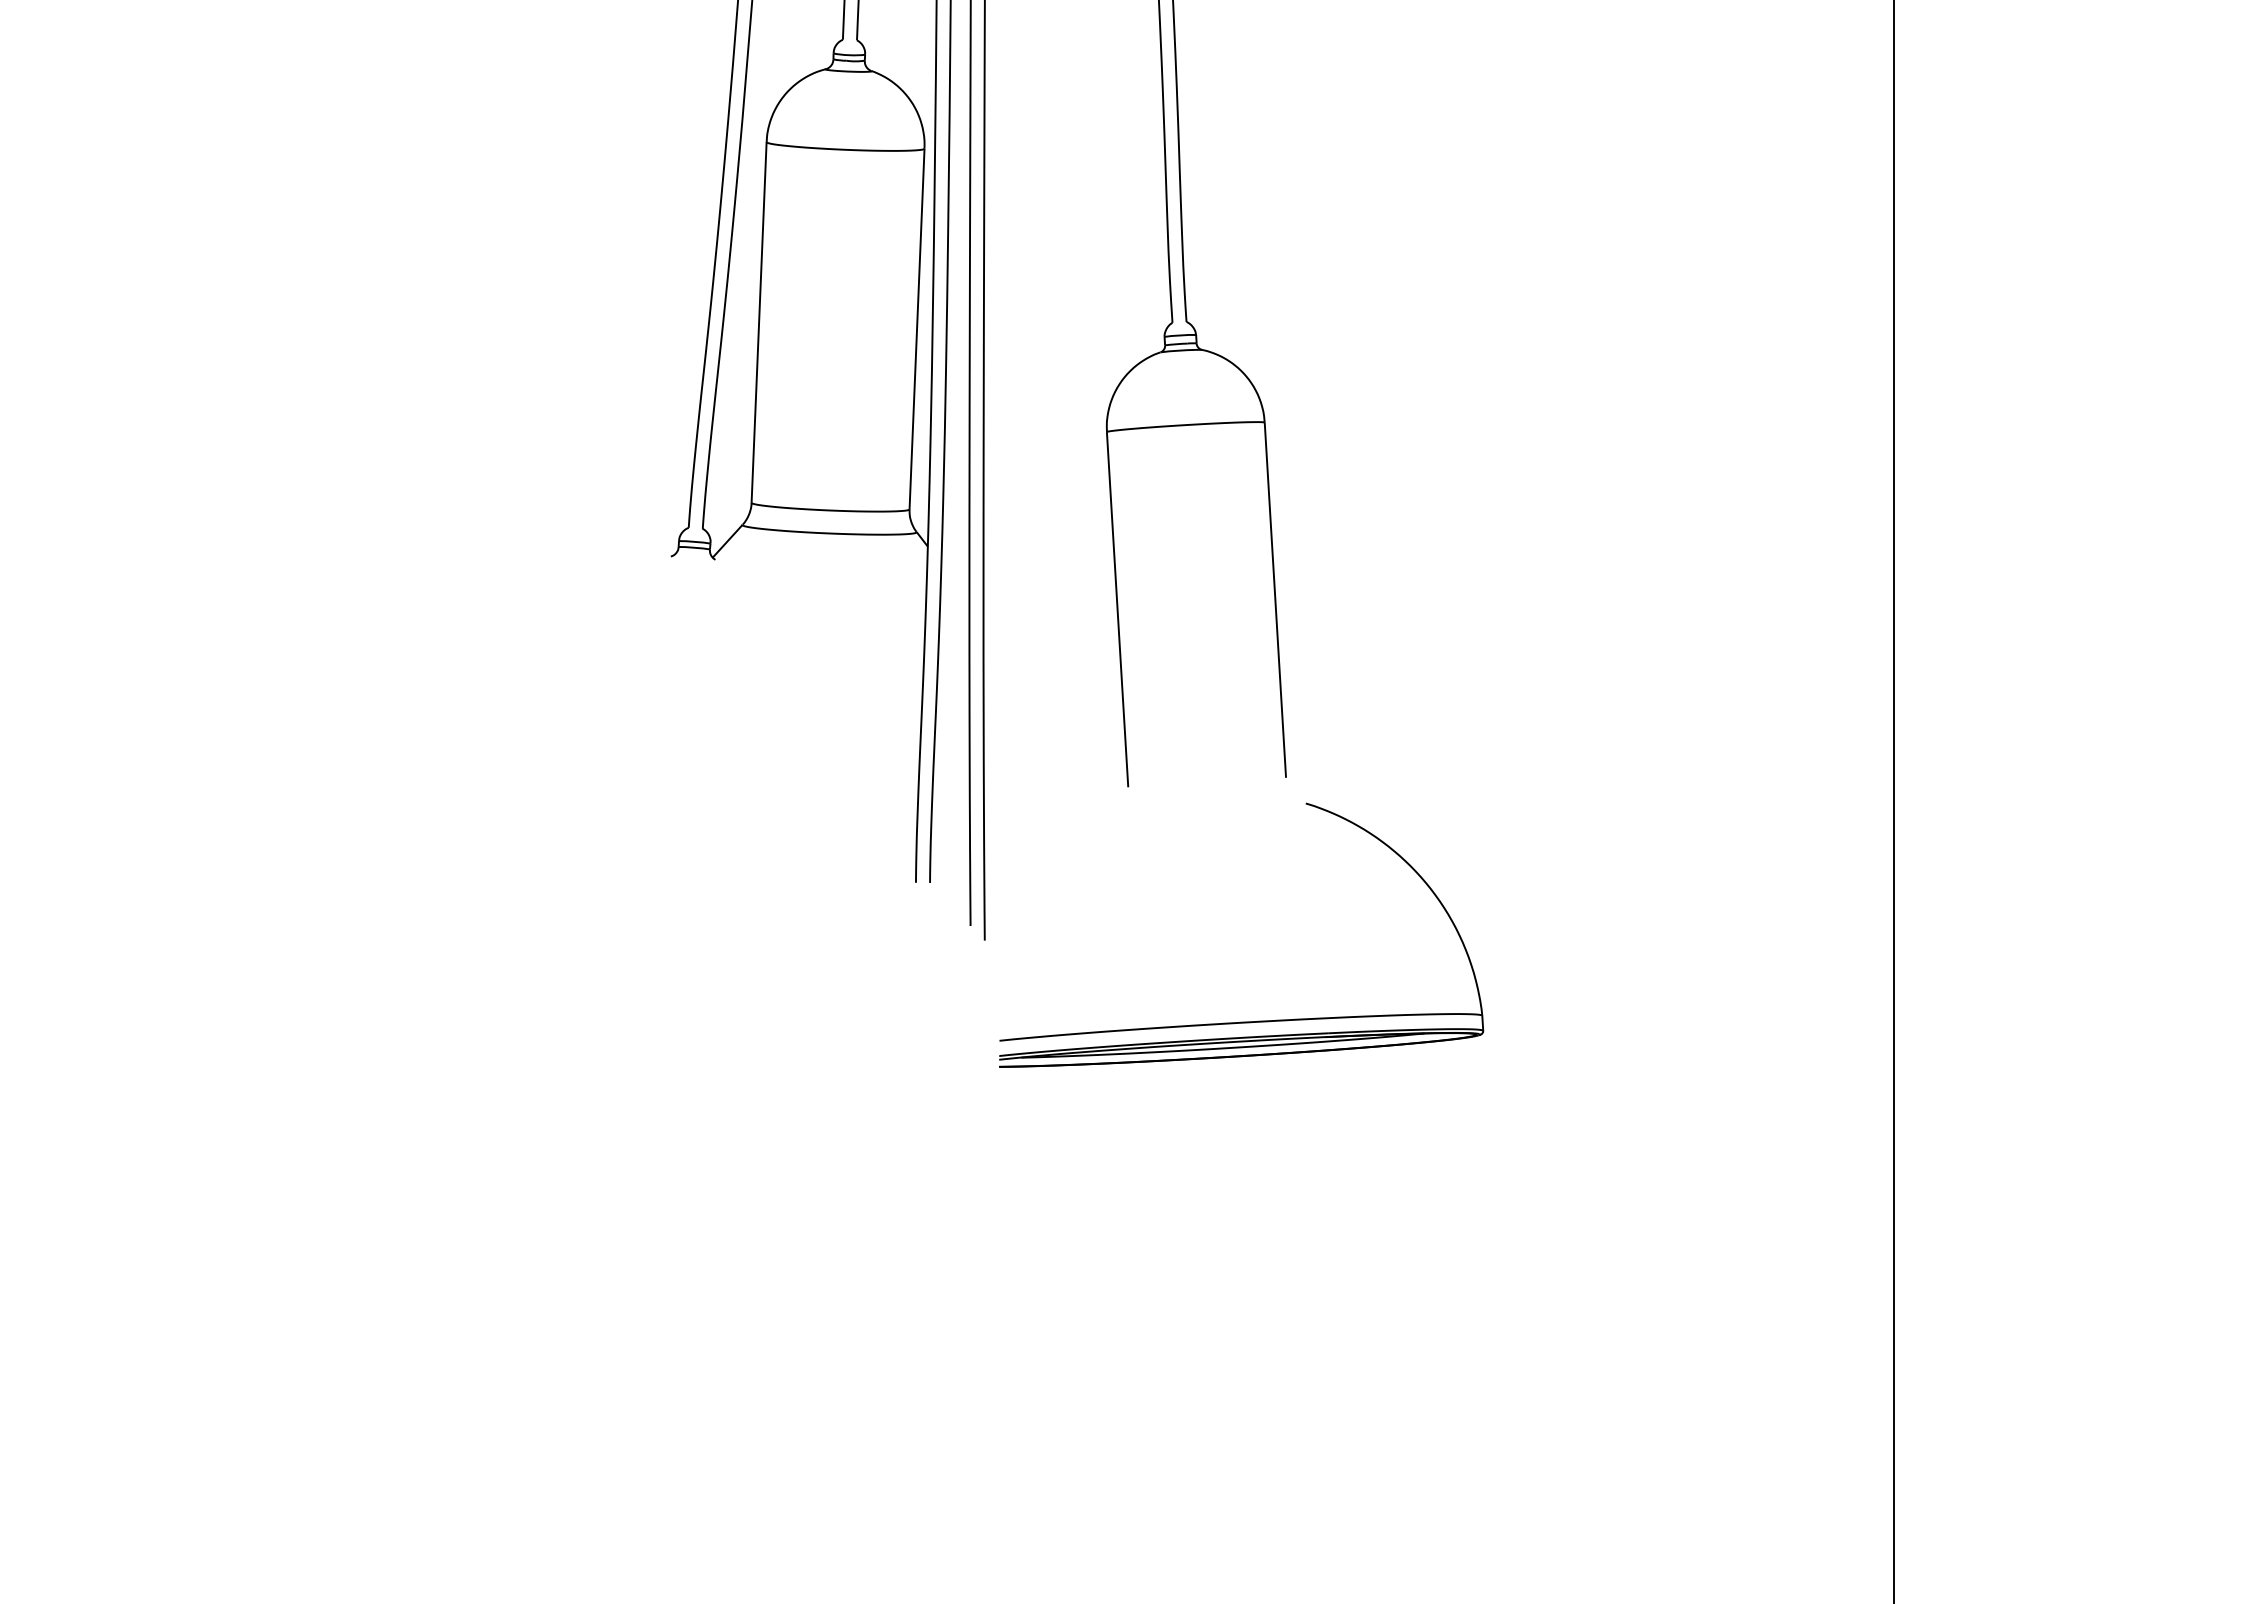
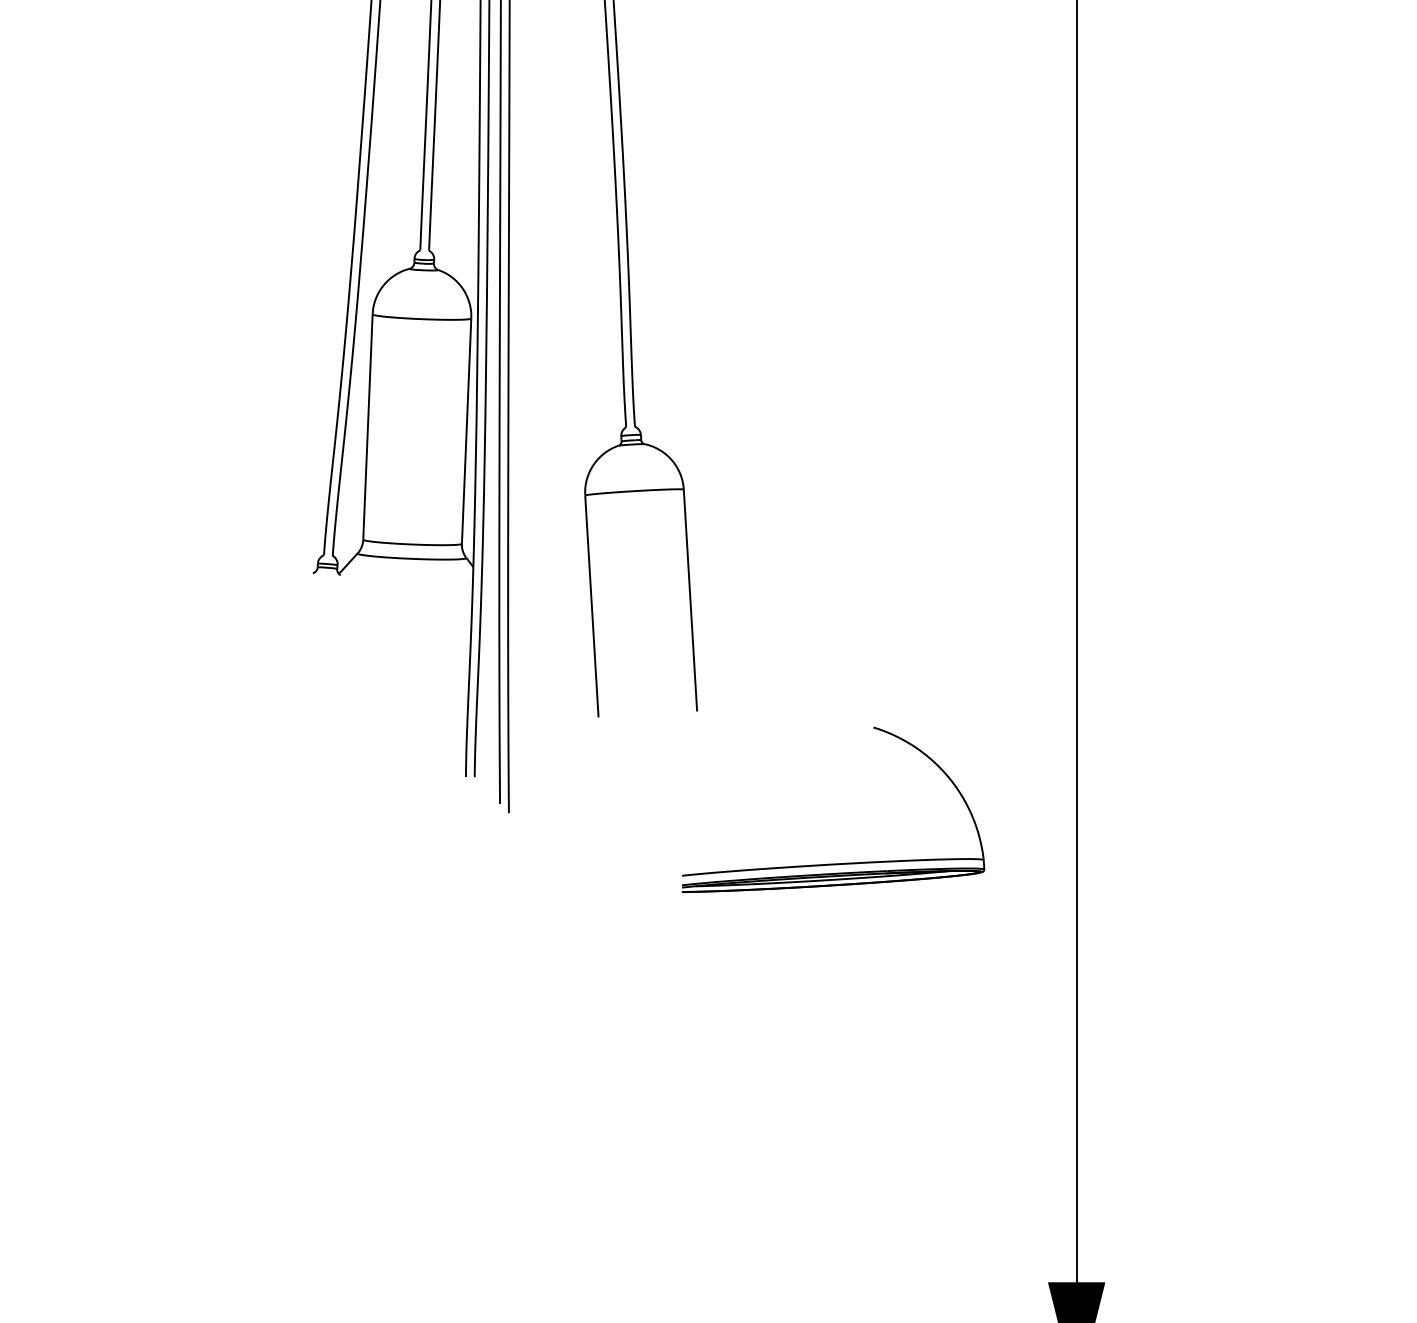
part: (1241, 1021) -> (833, 863), moved

